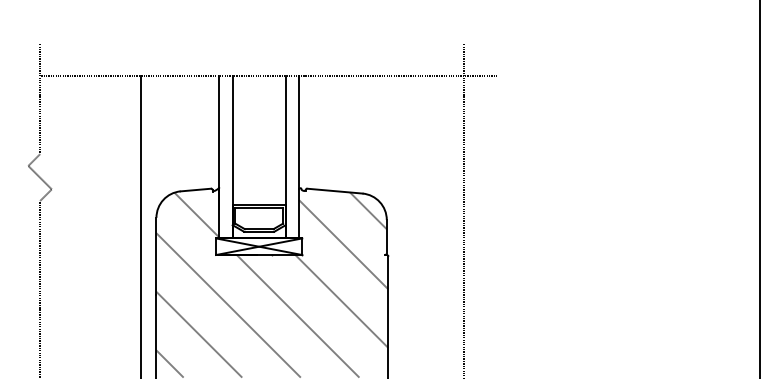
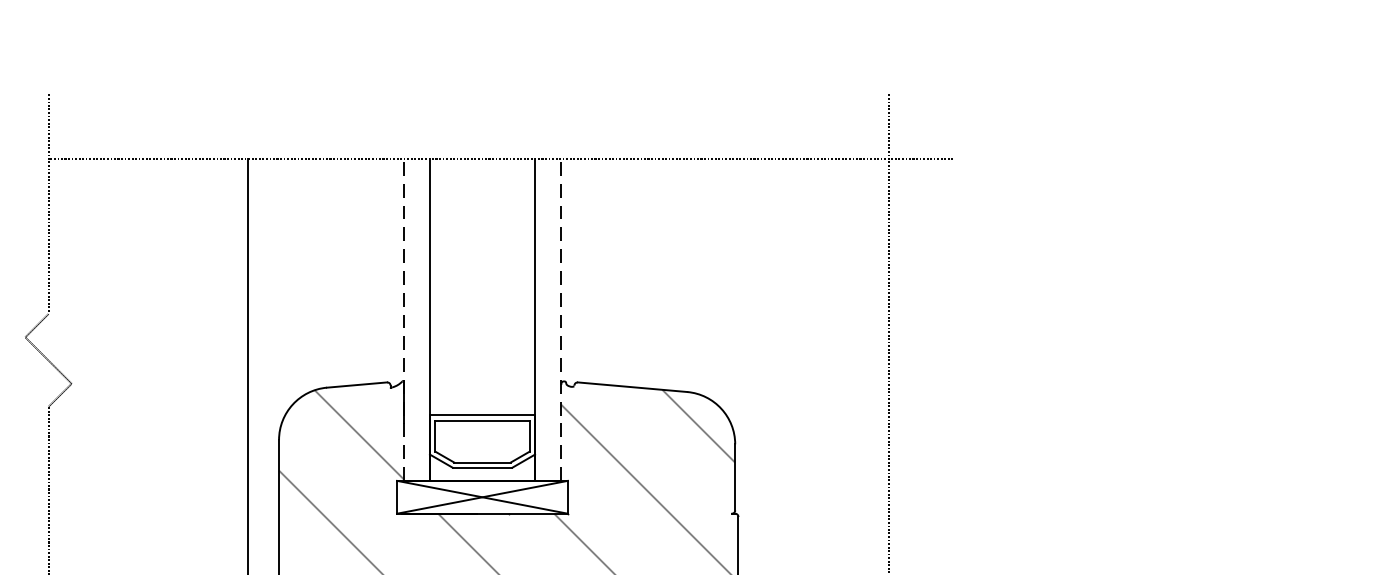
line: (219, 156) -> (403, 318), solid -> dashed
line: (298, 156) -> (560, 318), solid -> dashed

